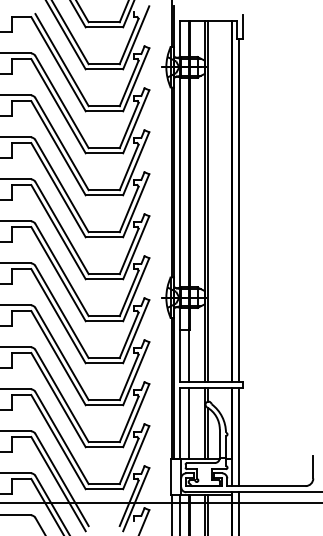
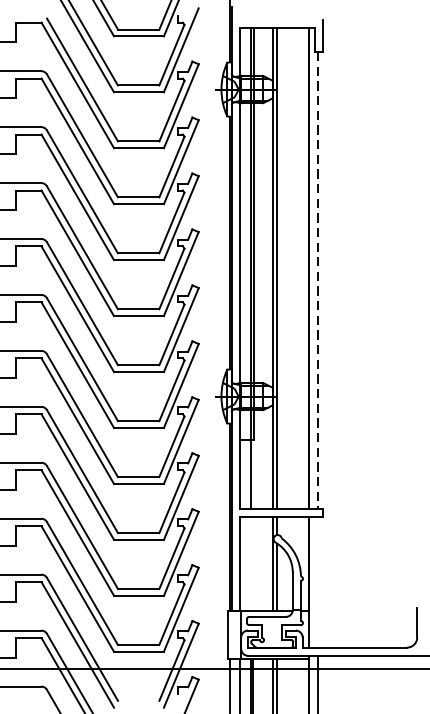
line: (238, 210) -> (317, 280), solid -> dashed
line: (188, 423) -> (250, 564), removed
line: (238, 437) -> (317, 582), removed

